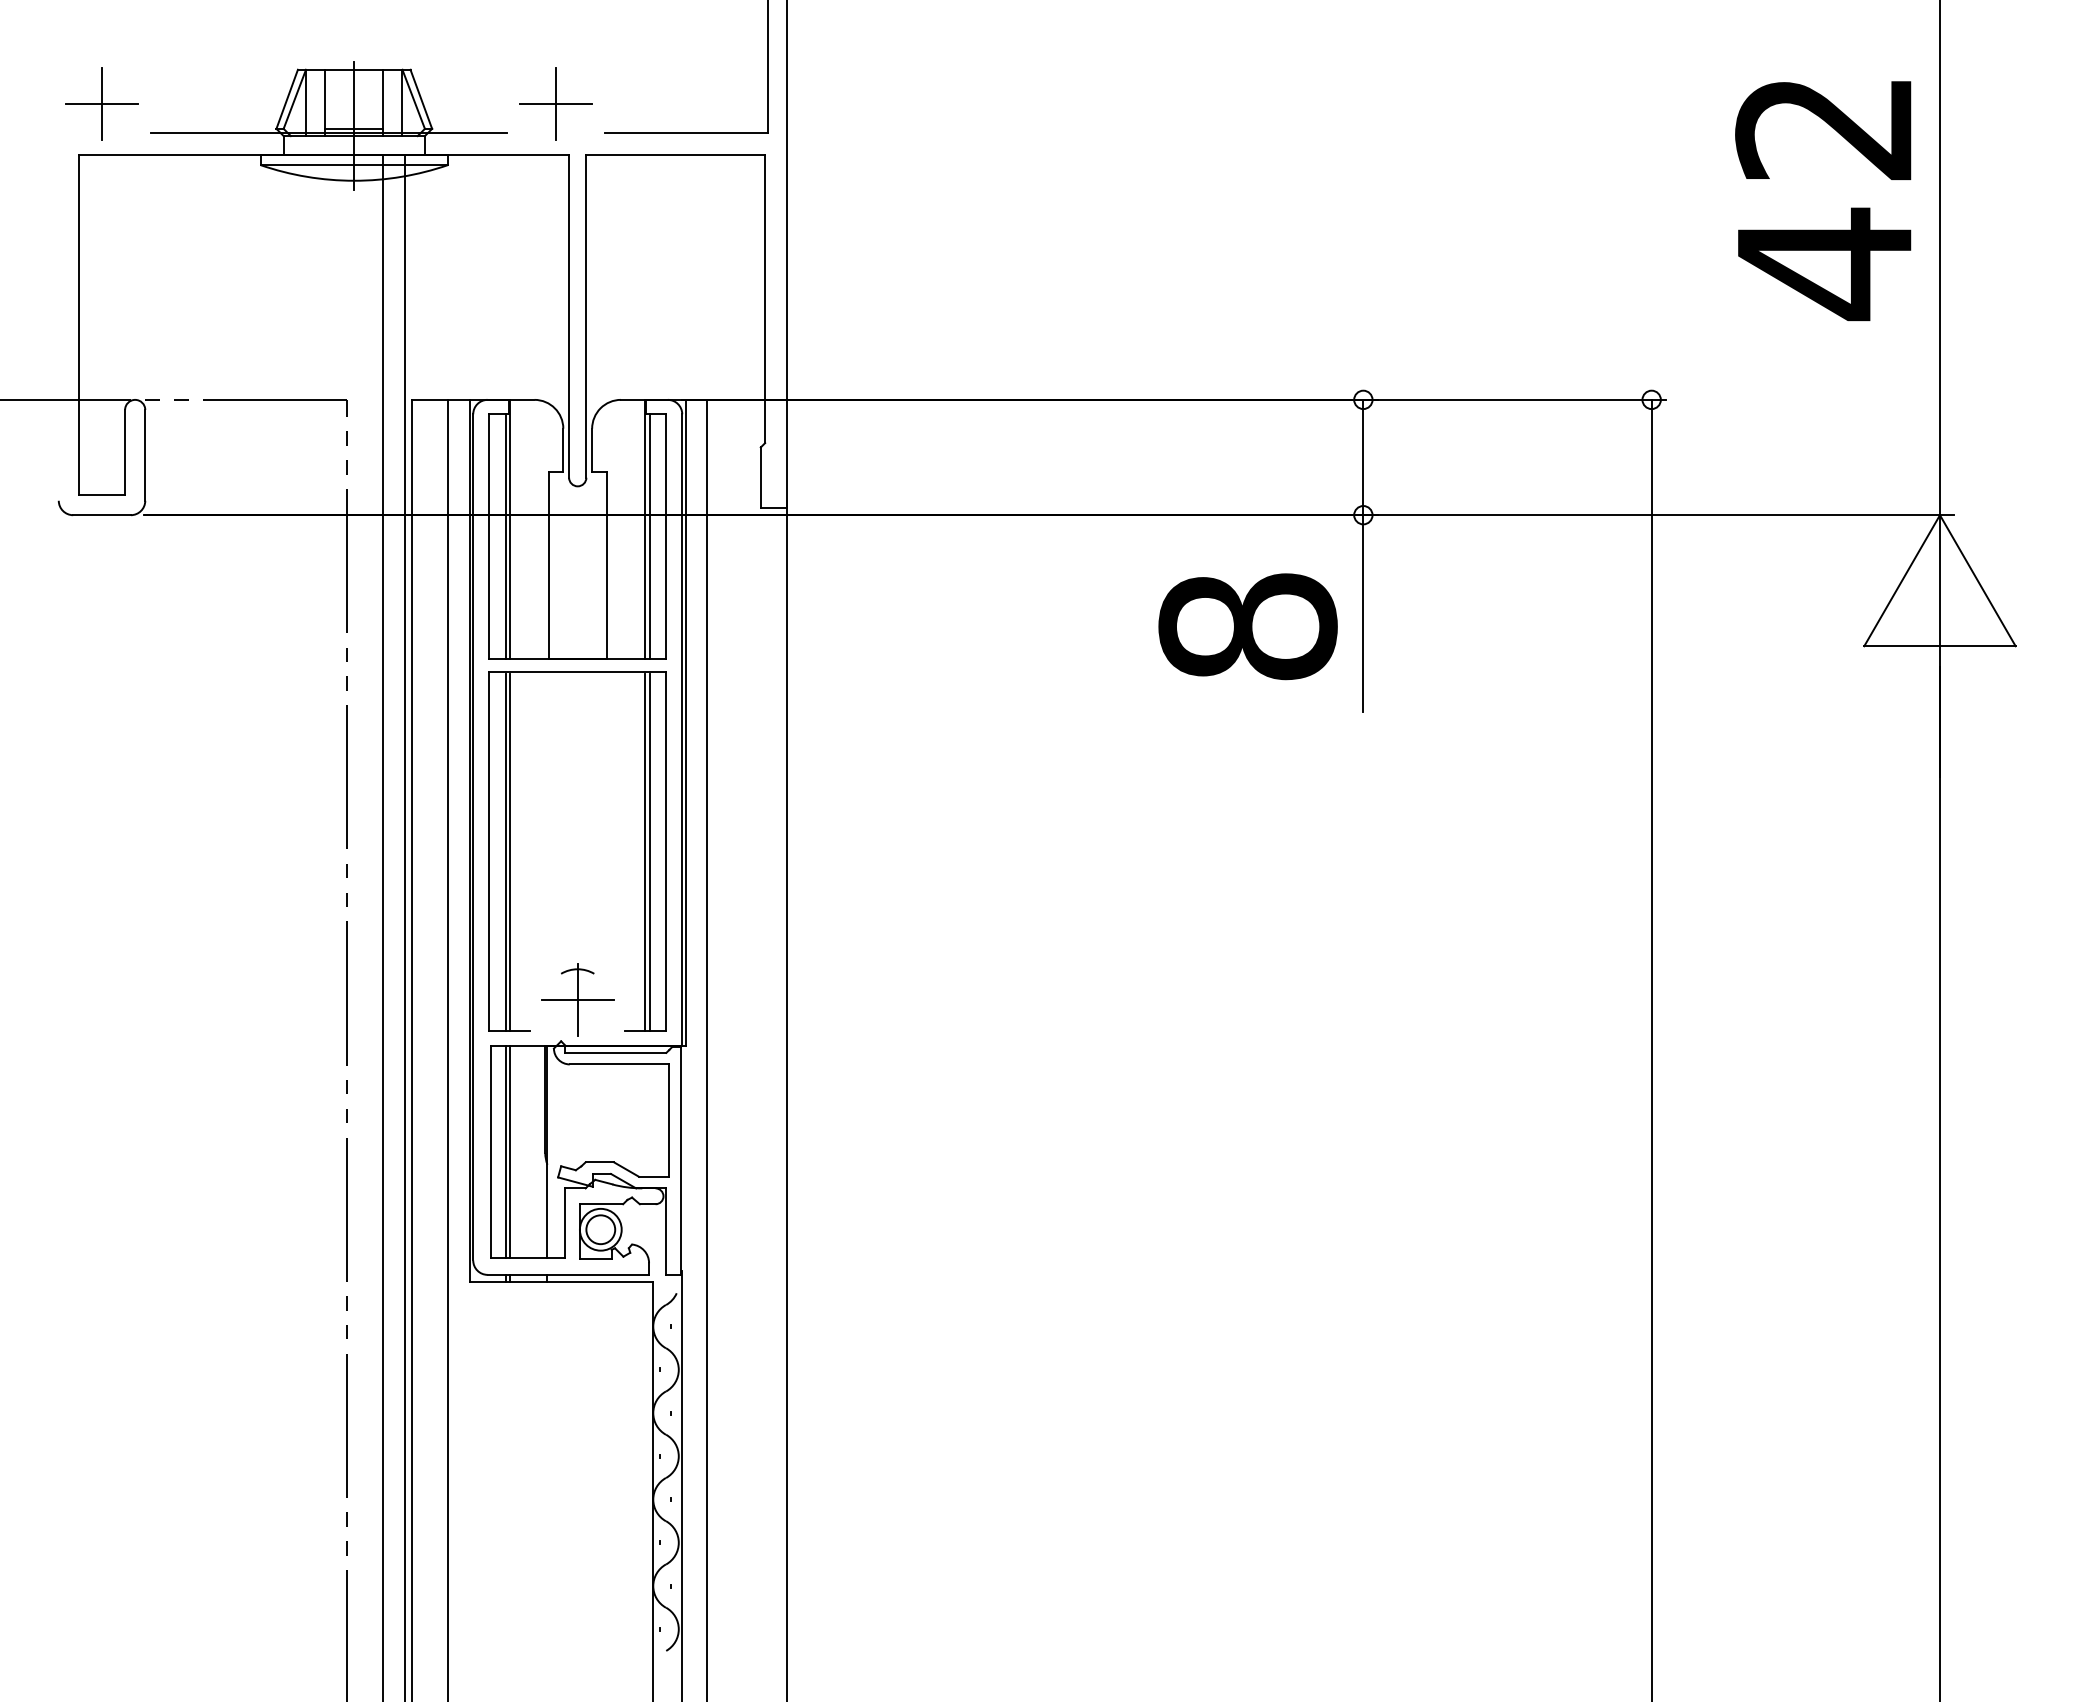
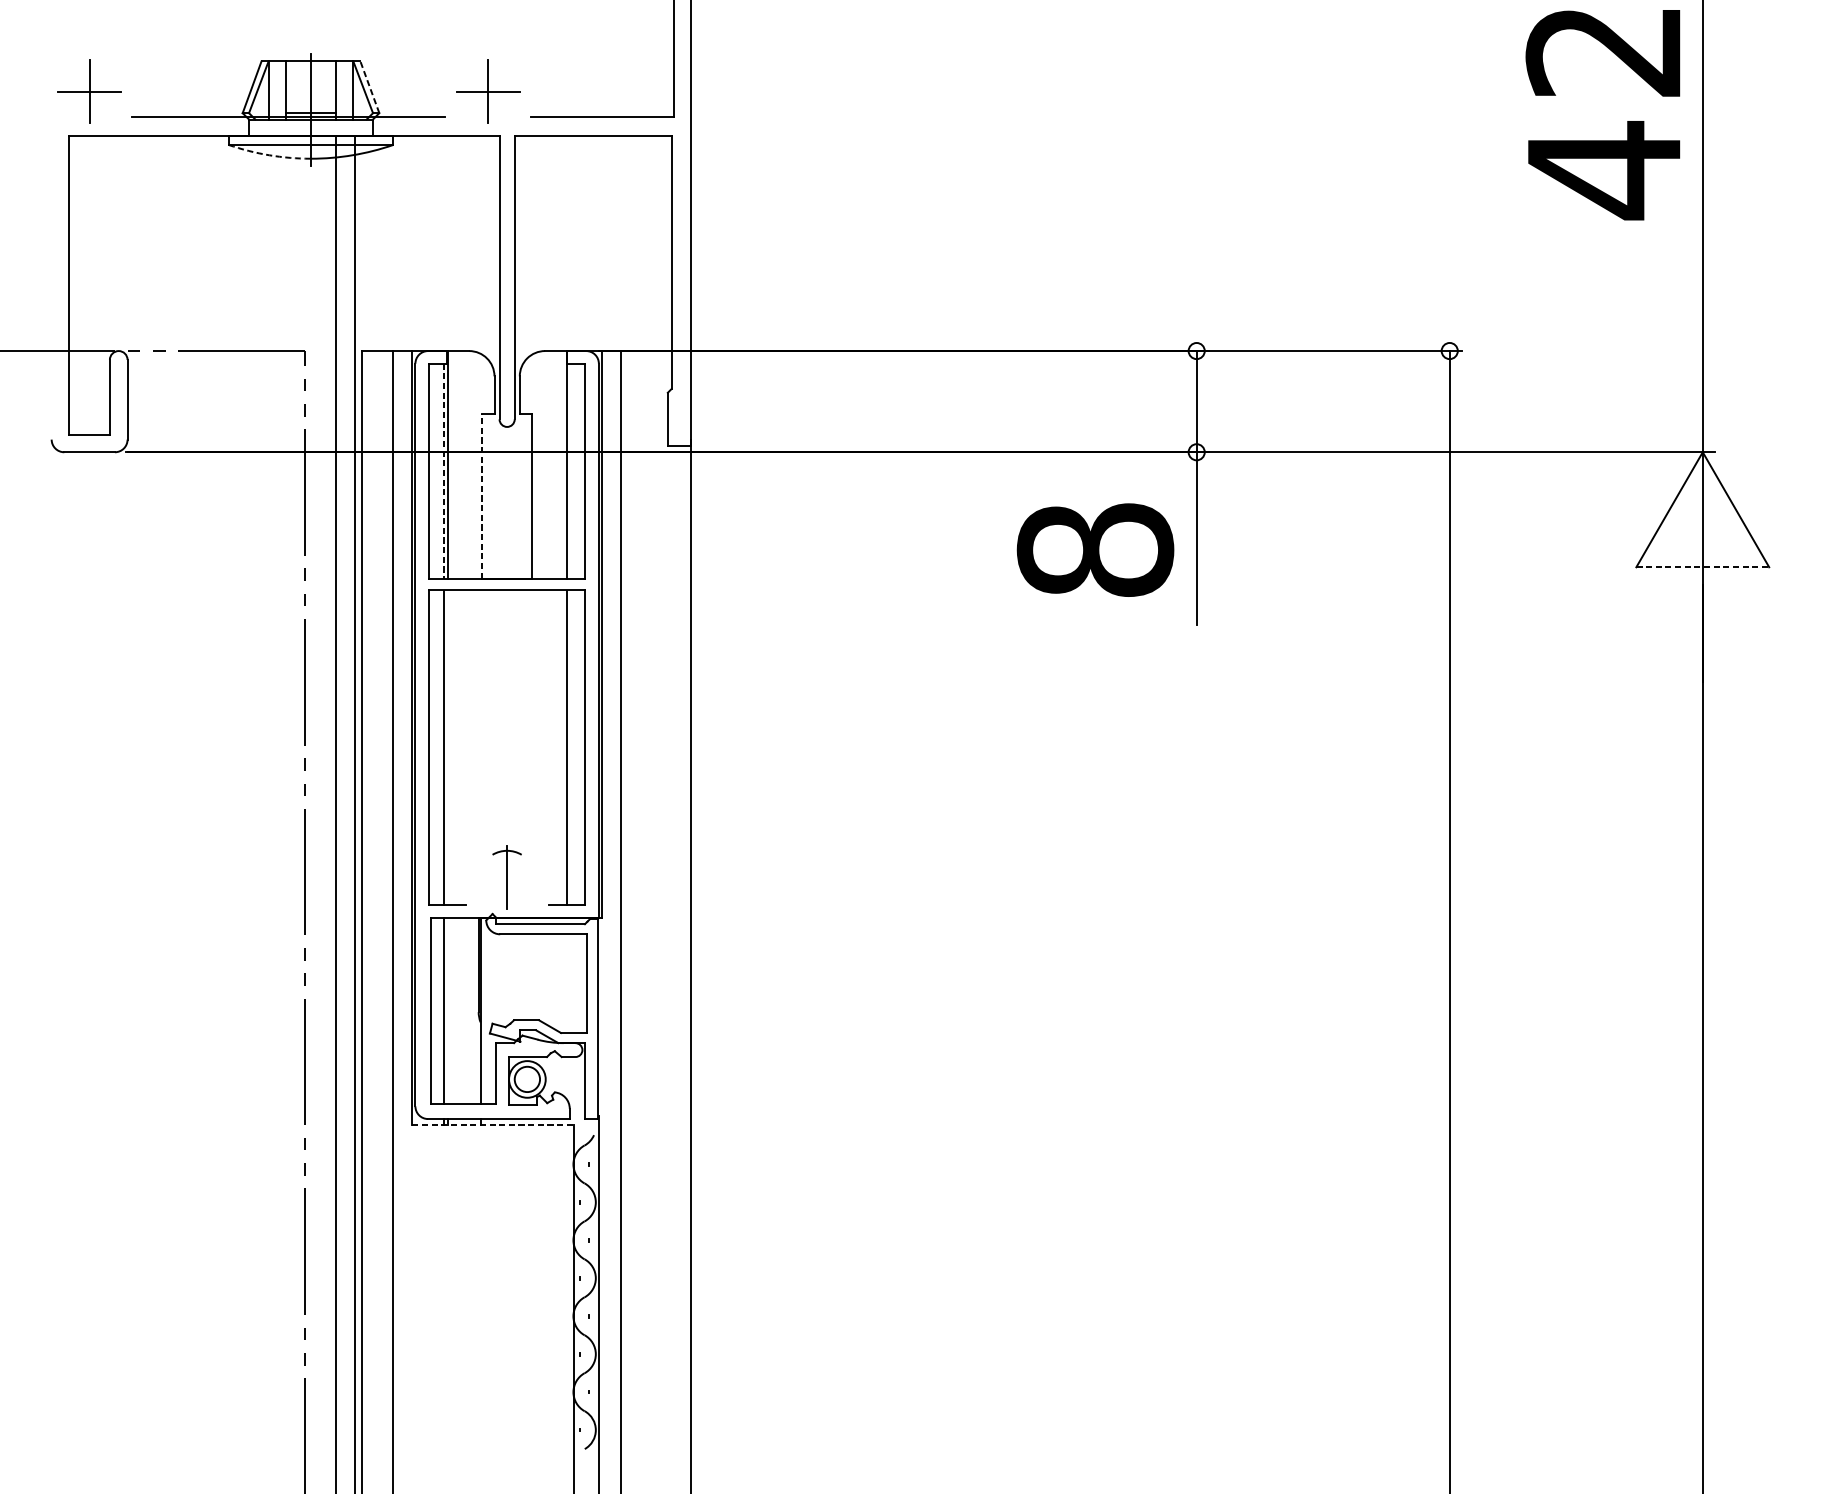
line: (421, 98) -> (370, 86), solid -> dashed
arc: (306, 176) -> (269, 154), solid -> dashed
text: (1823, 201) -> (1603, 115), moved
line: (505, 536) -> (443, 470), solid -> dashed
line: (649, 536) -> (570, 470), removed
line: (548, 565) -> (481, 496), solid -> dashed
line: (1939, 646) -> (1702, 567), solid -> dashed
line: (509, 852) -> (447, 748), removed
line: (649, 852) -> (570, 748), removed
line: (577, 999) -> (506, 877), removed
line: (509, 1151) -> (447, 1010), removed
line: (561, 1282) -> (492, 1125), solid -> dashed

